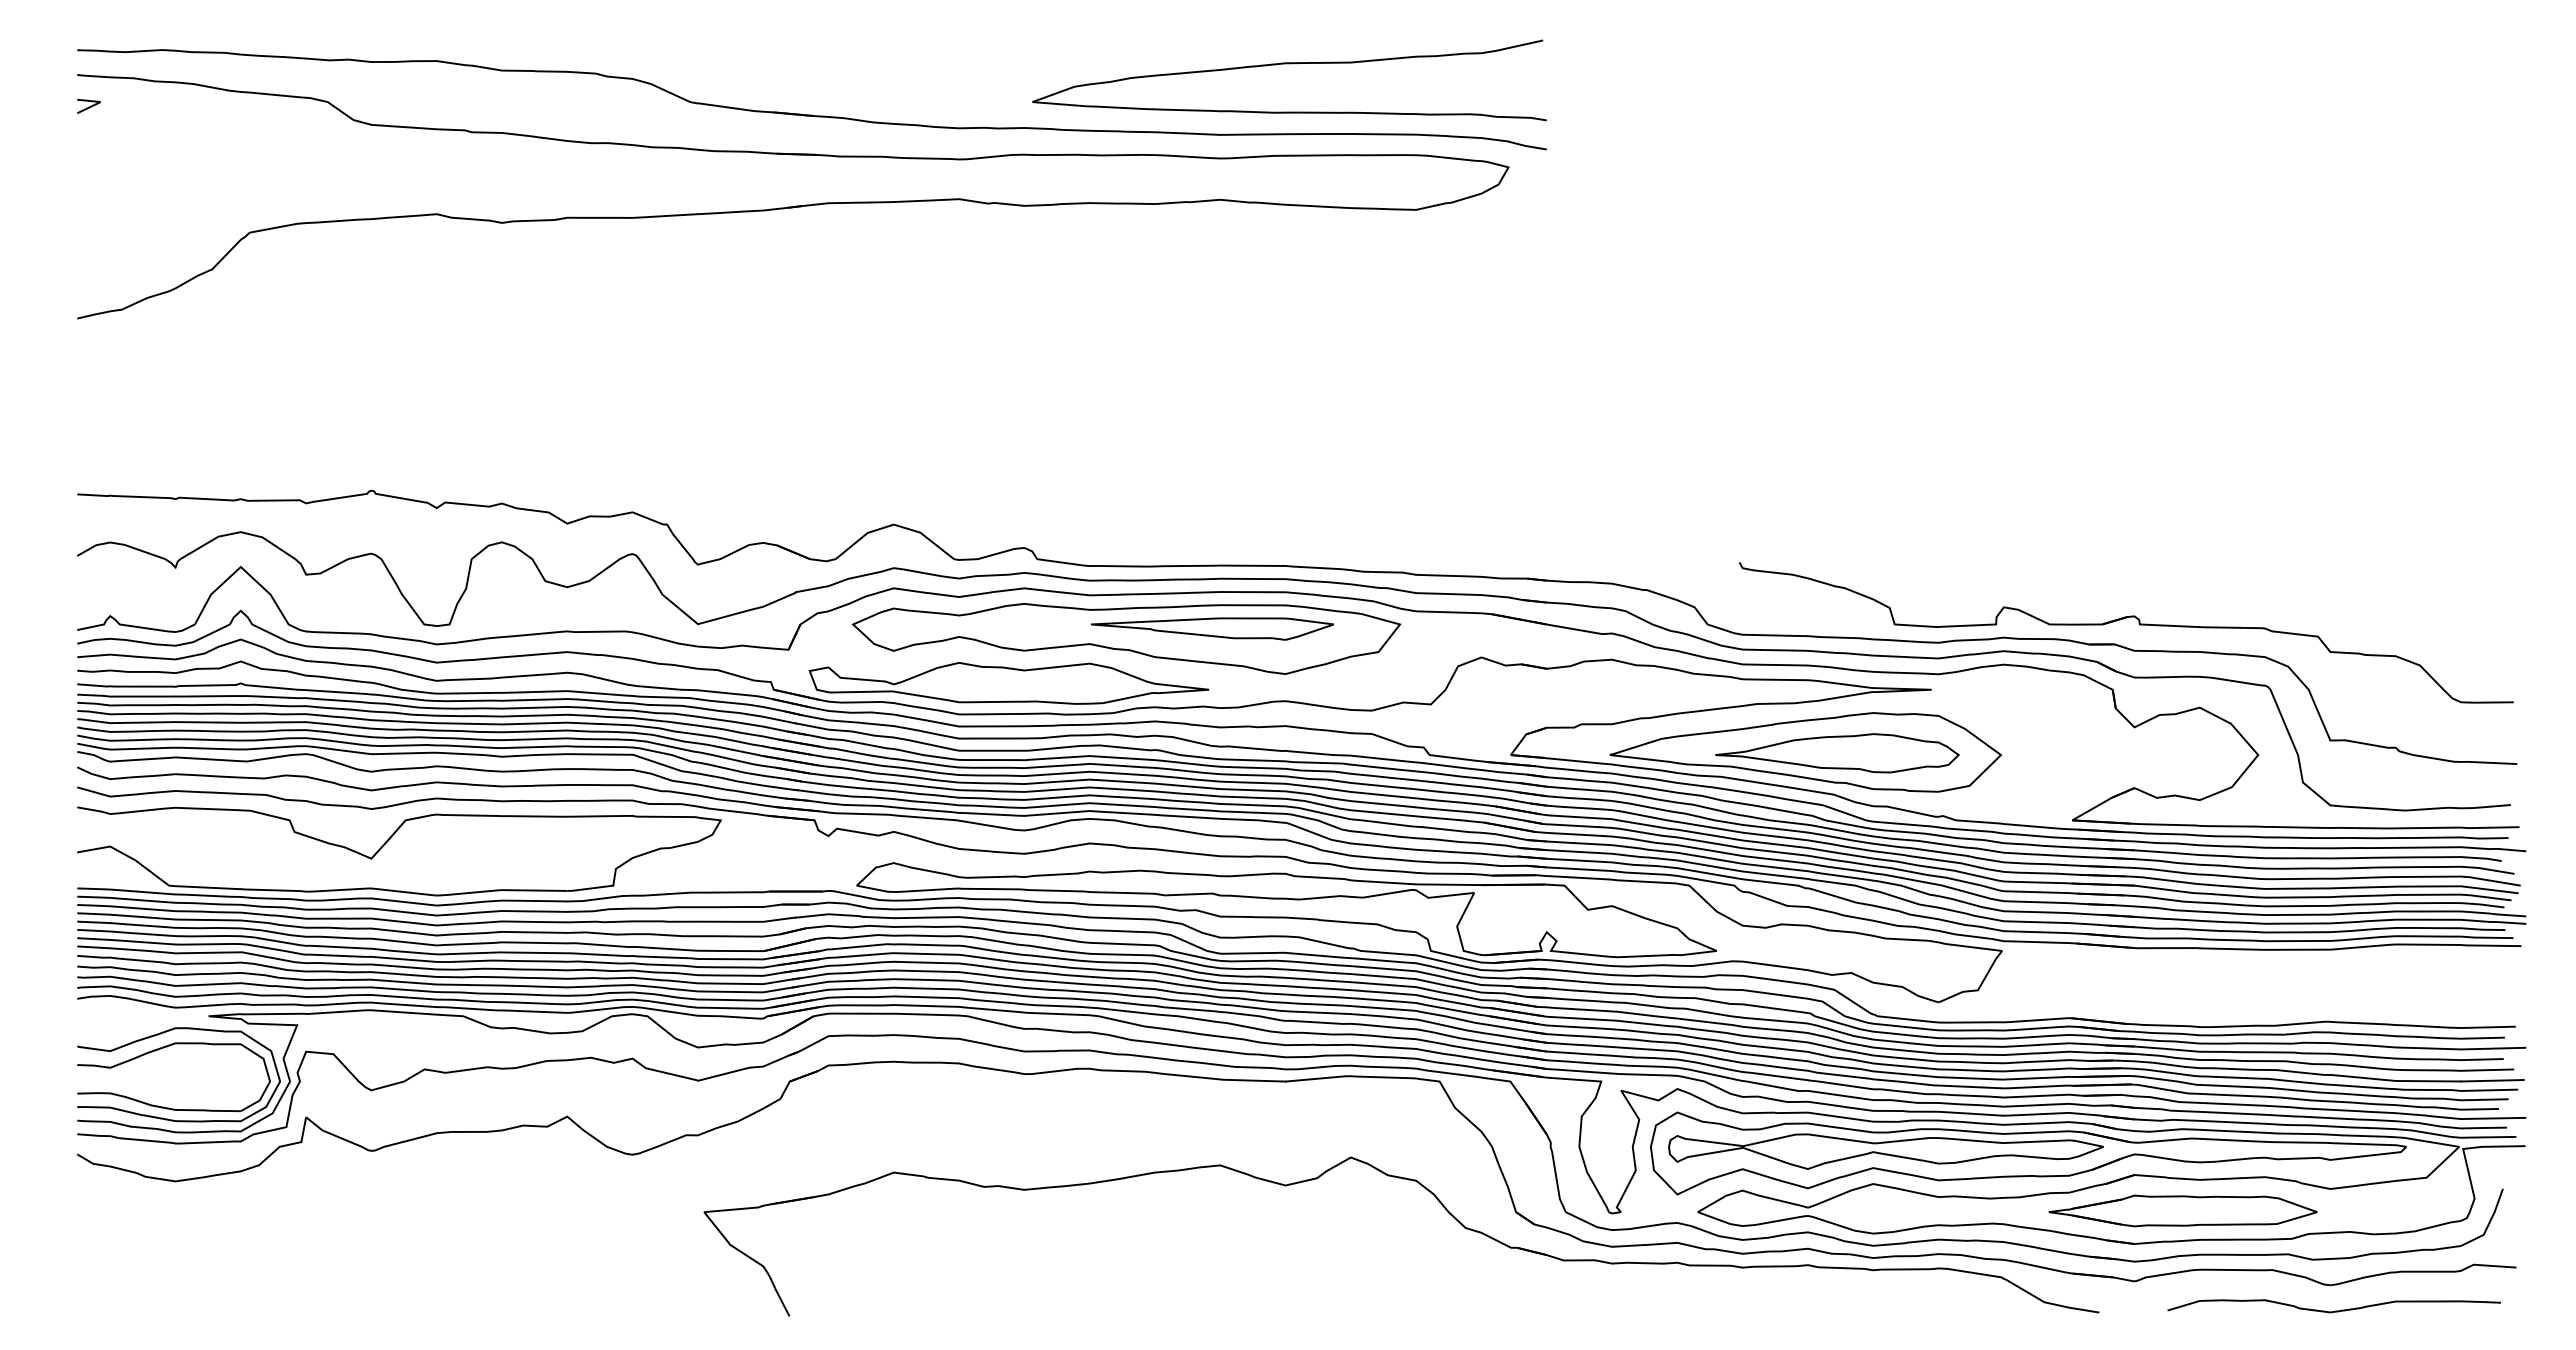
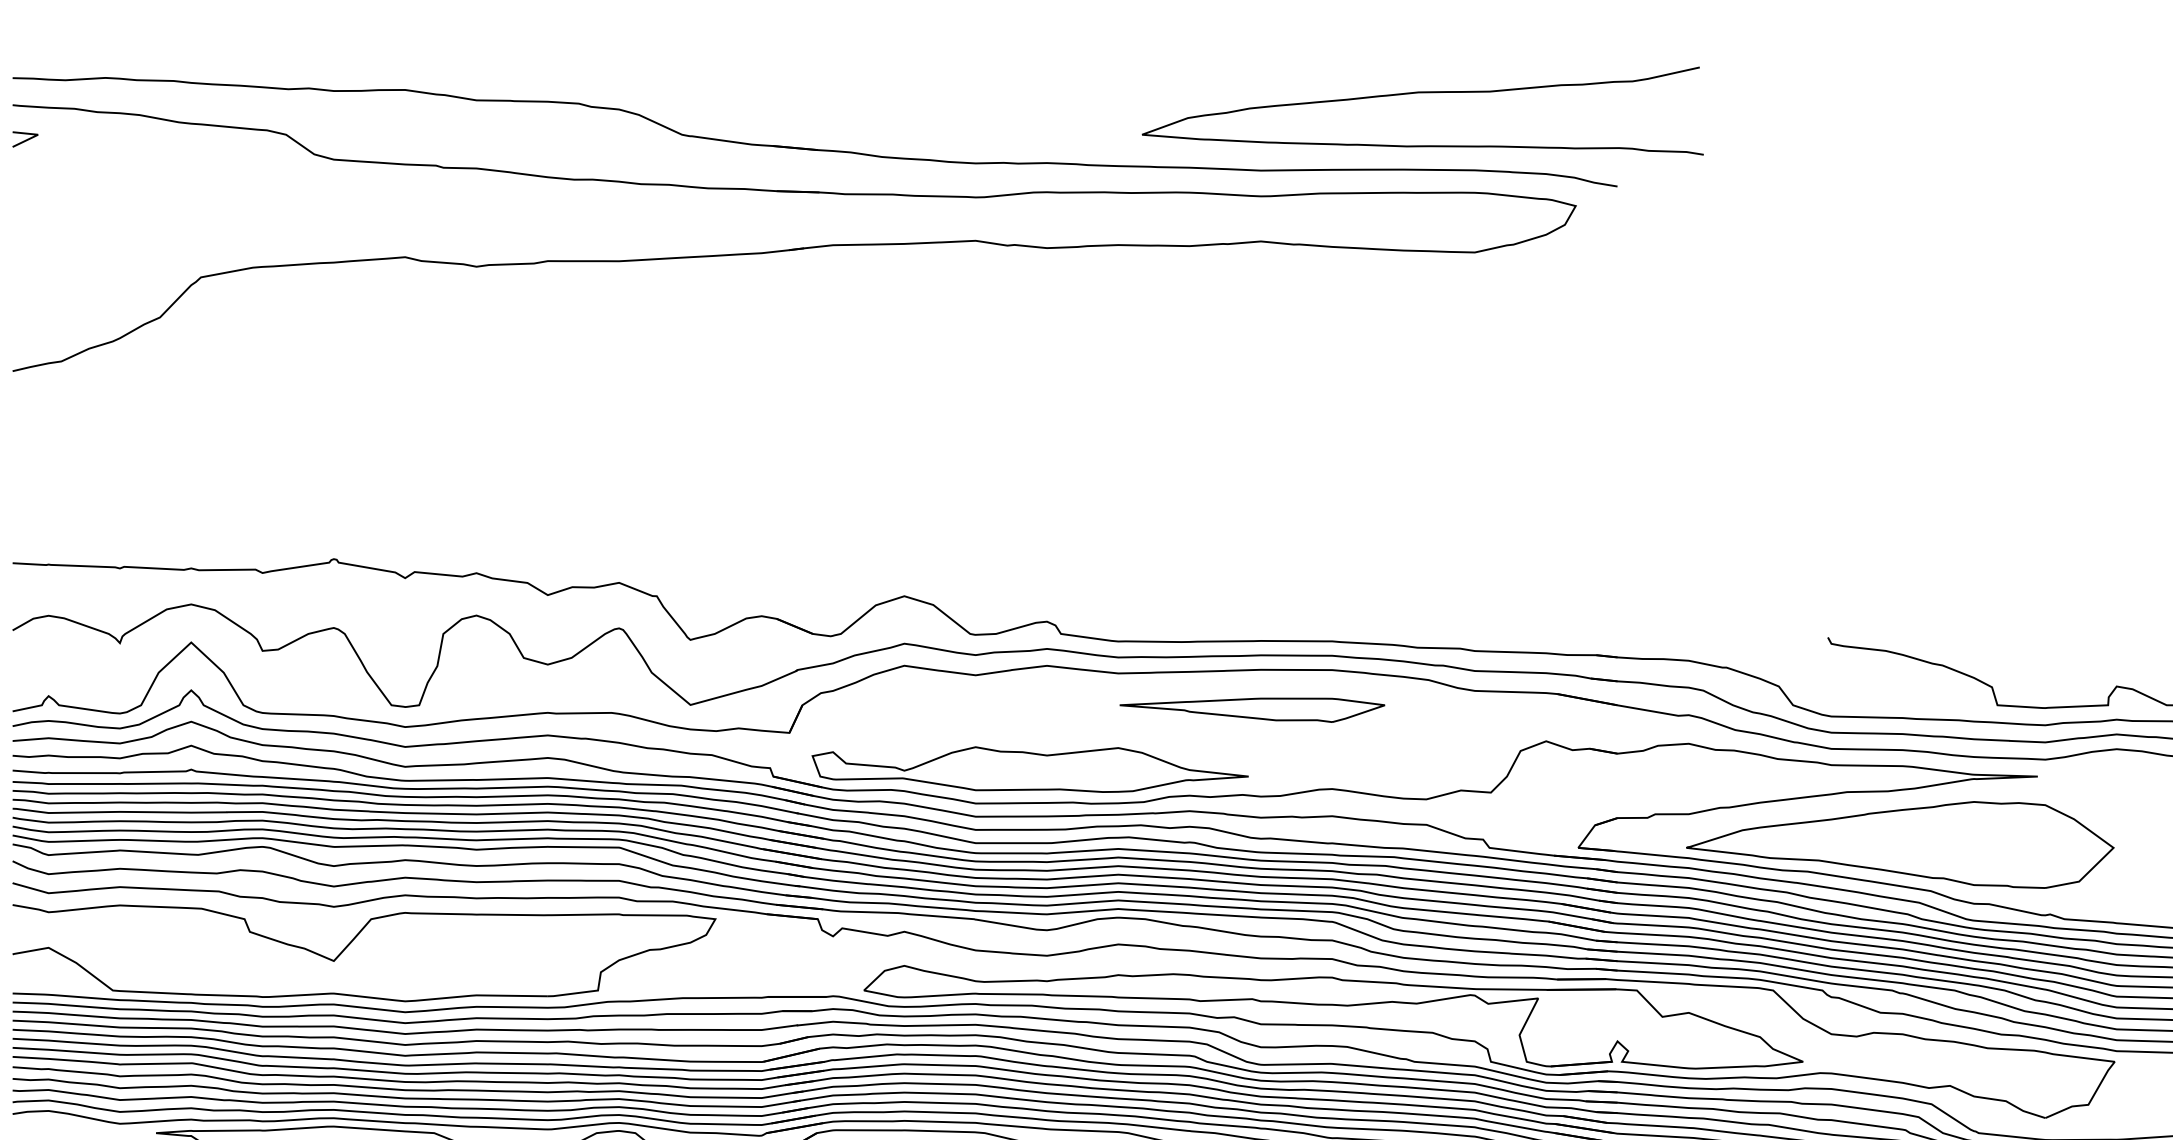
curve: (1289, 64) -> (1422, 93), moved
part: (1126, 638) -> (1158, 720), removed
part: (1837, 753) -> (1934, 846), removed

